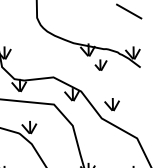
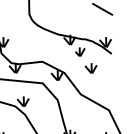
part: (111, 104) -> (90, 68), moved

